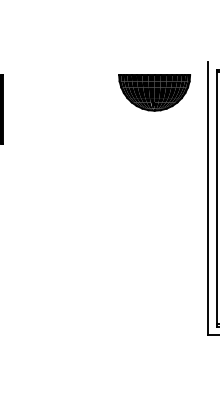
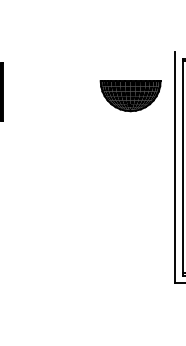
part: (154, 92) -> (130, 95), moved

